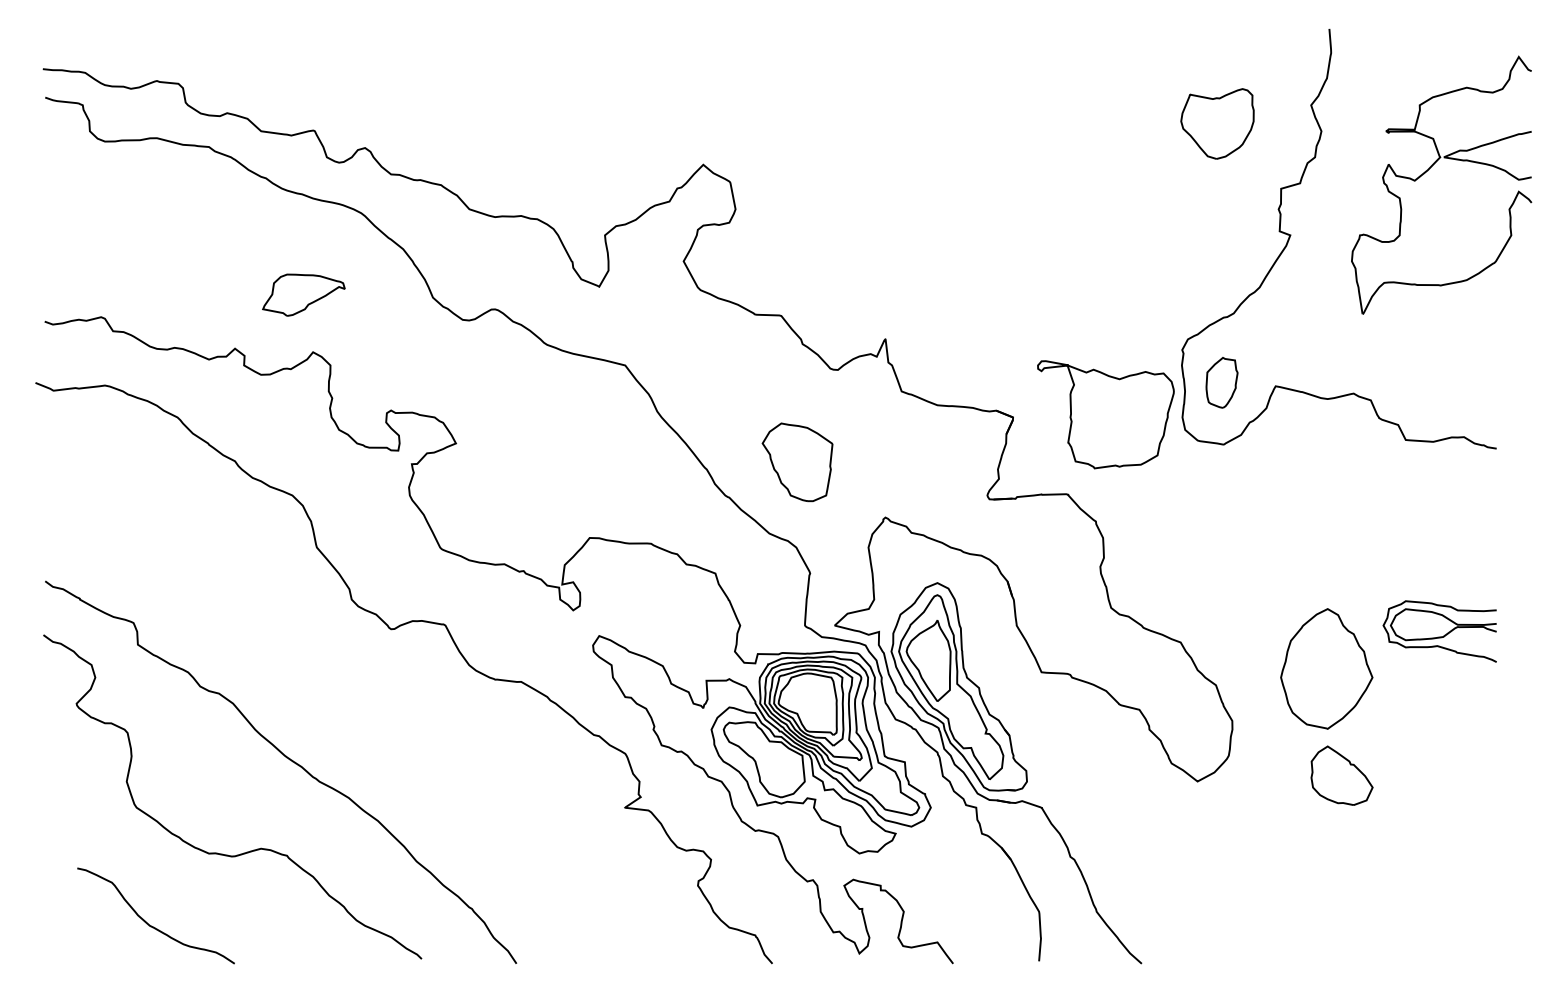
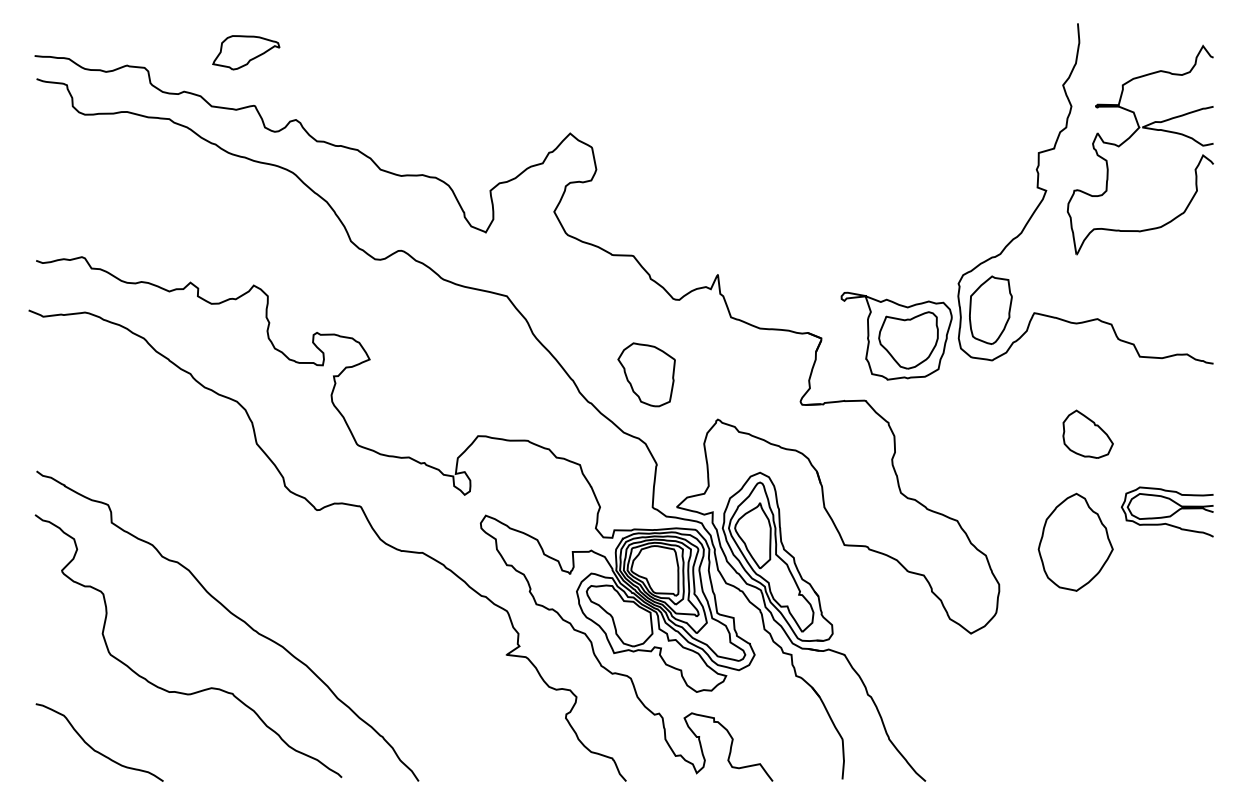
part: (1217, 123) -> (908, 340), moved
part: (1428, 170) -> (1129, 138), moved
part: (303, 294) -> (245, 52), moved
part: (1221, 382) -> (990, 310), size x1.67
part: (1341, 775) -> (1087, 434), moved
curve: (147, 922) -> (92, 747), moved

